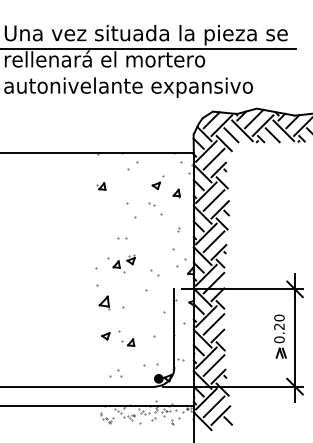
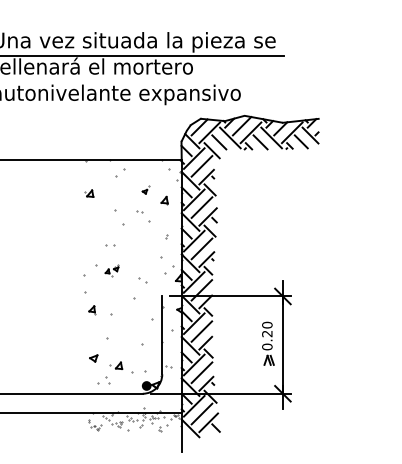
part: (157, 182) -> (145, 189), size x0.6
part: (123, 263) -> (111, 270), size x0.6
part: (103, 302) -> (91, 309), size x0.6
part: (105, 336) -> (93, 358), moved
part: (128, 342) -> (116, 365), moved

